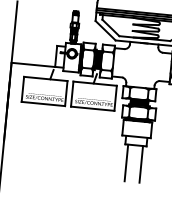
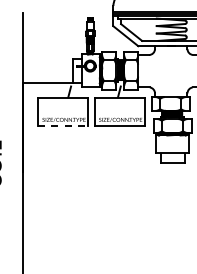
line: (43, 104) -> (63, 126), solid -> dashed
line: (126, 163) -> (163, 184), removed
line: (140, 164) -> (180, 184), removed

